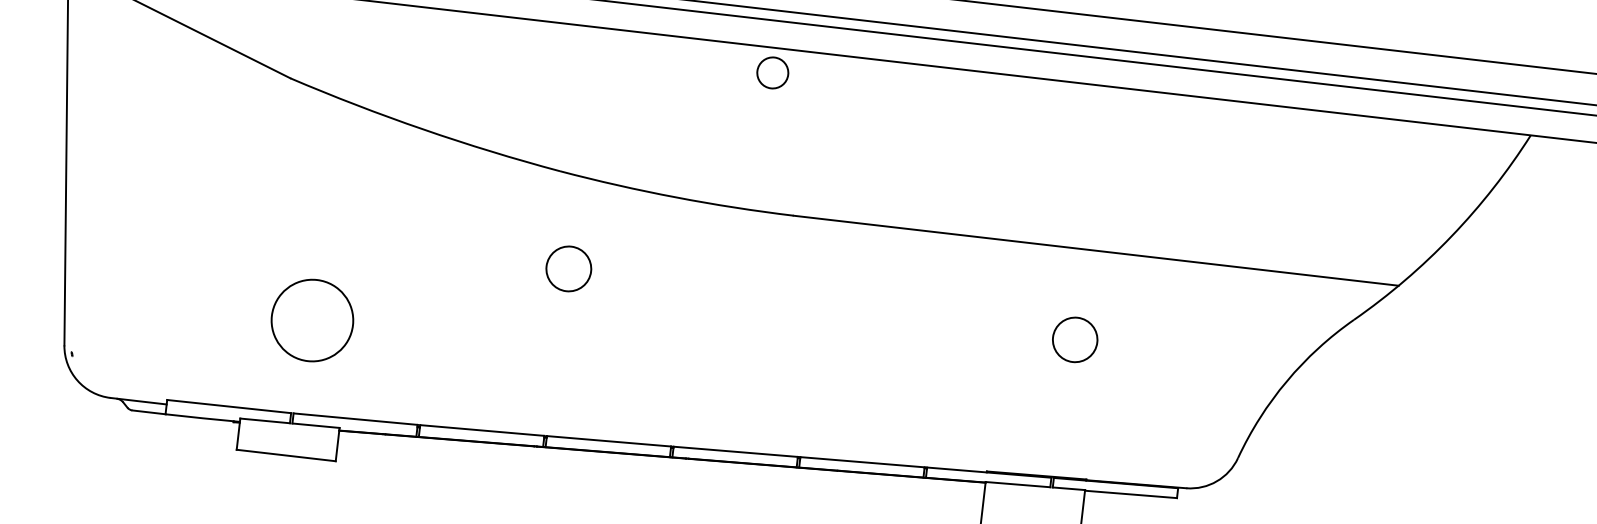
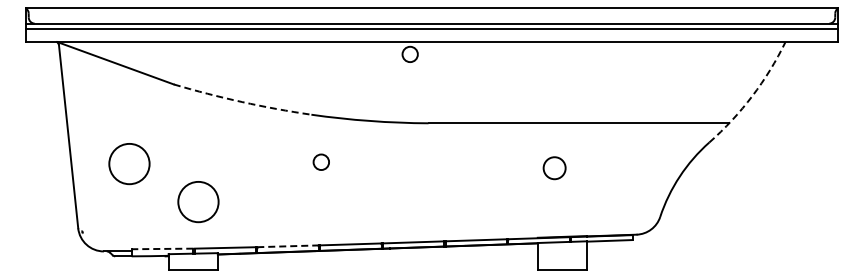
arc: (424, 130) -> (242, 102), solid -> dashed
circle: (182, 228) -> (129, 164), added
arc: (1451, 237) -> (752, 96), solid -> dashed
circle: (569, 269) -> (321, 162), size x0.7
circle: (1074, 340) -> (554, 168), moved
line: (229, 405) -> (162, 248), solid -> dashed
line: (483, 430) -> (288, 246), solid -> dashed

